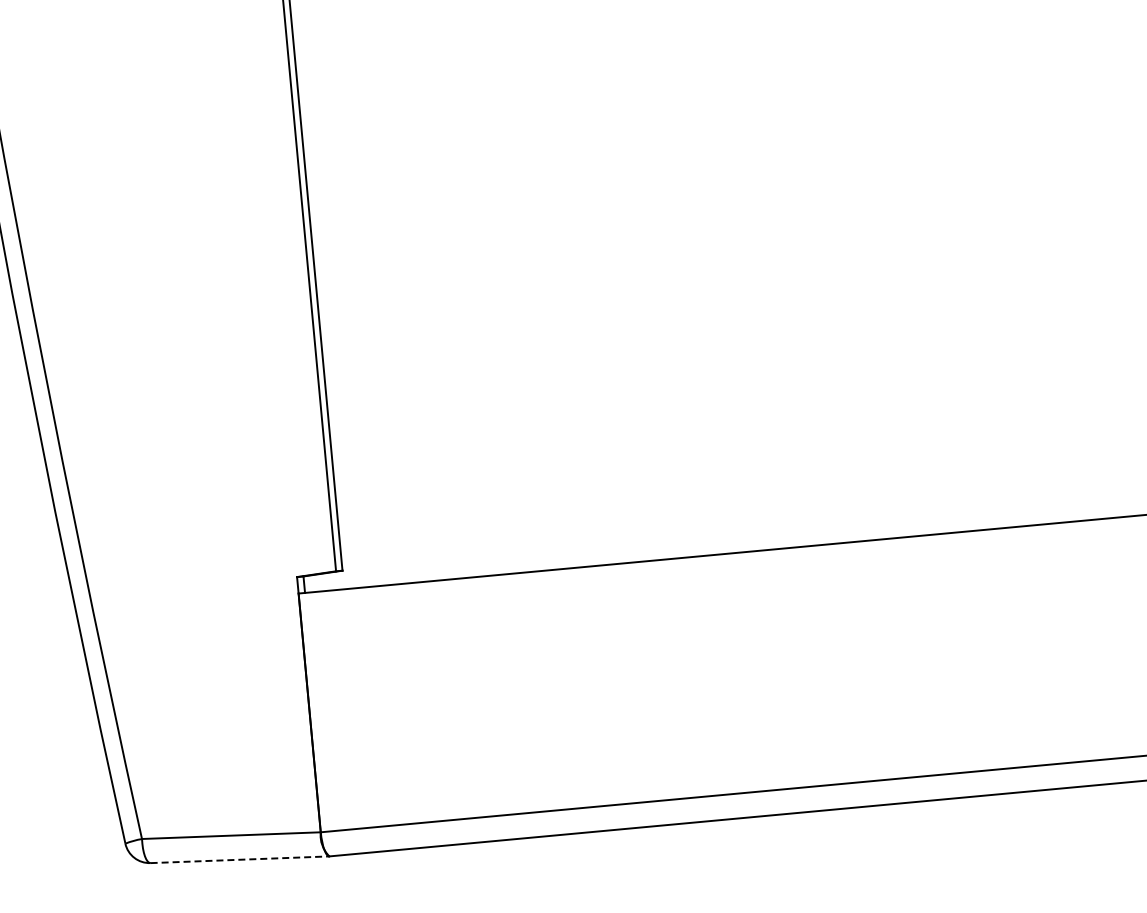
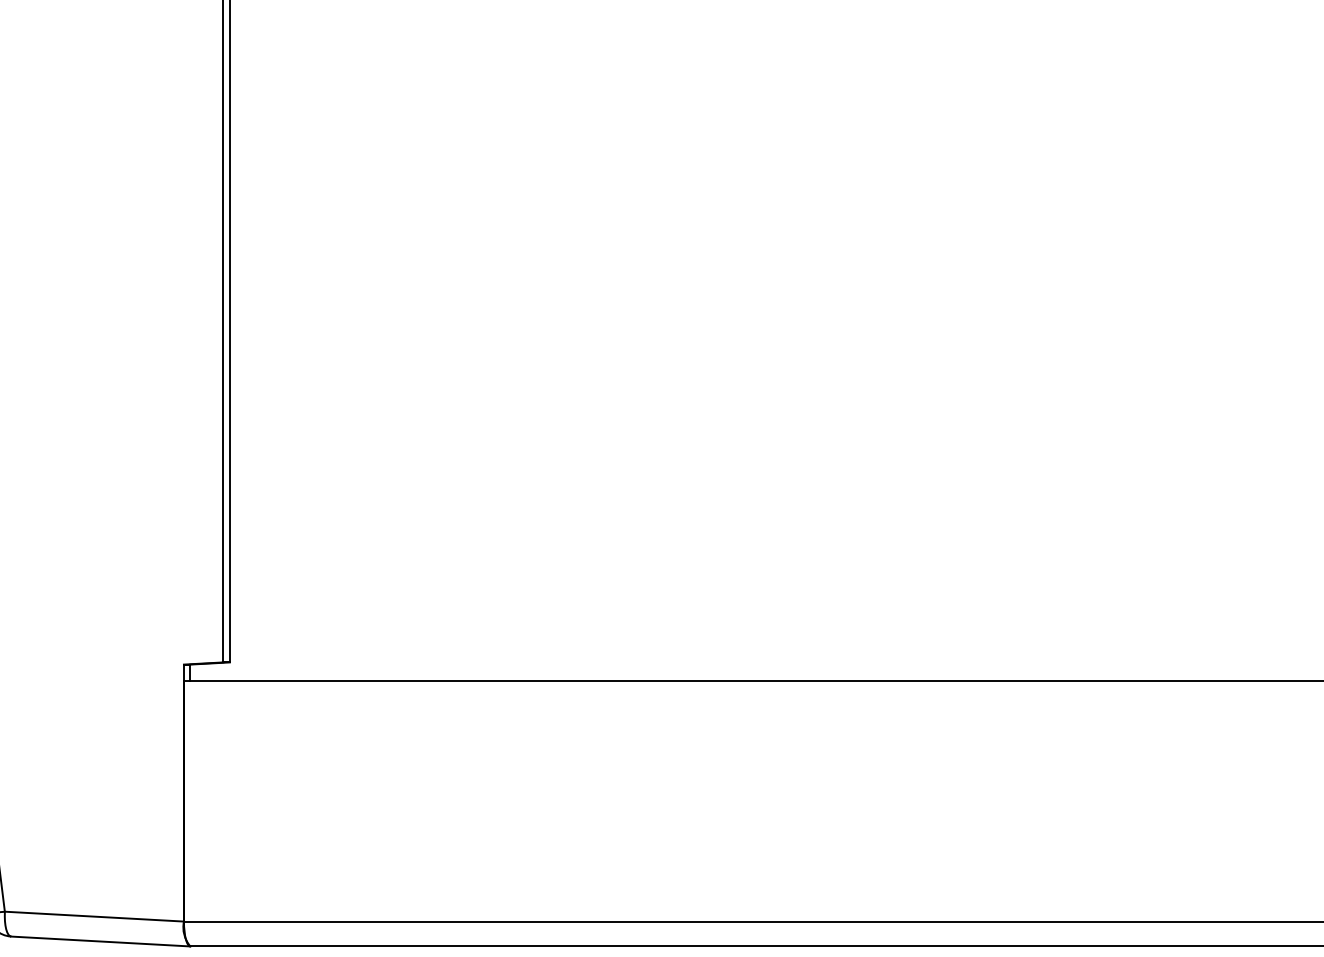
line: (239, 859) -> (100, 941), dashed -> solid

